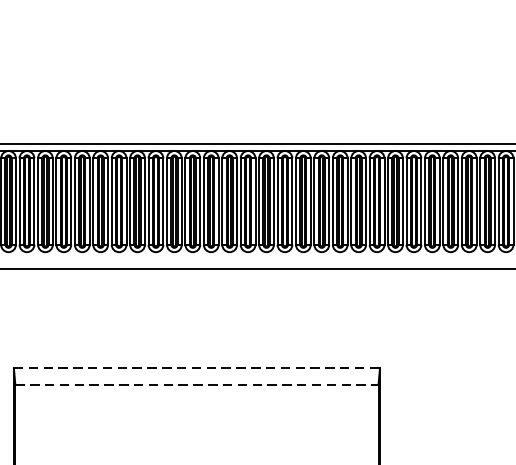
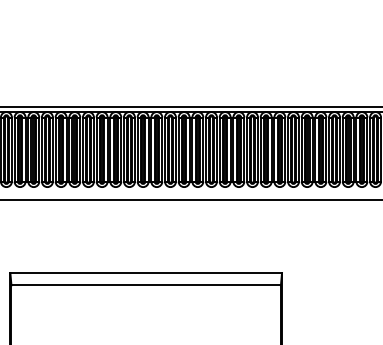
line: (197, 368) -> (146, 273), dashed -> solid
line: (197, 384) -> (146, 285), dashed -> solid

